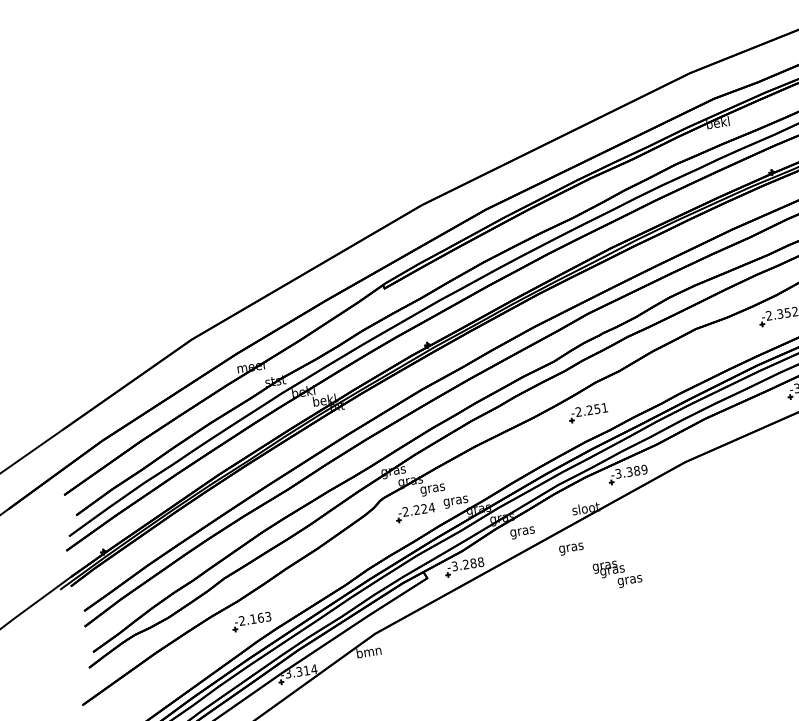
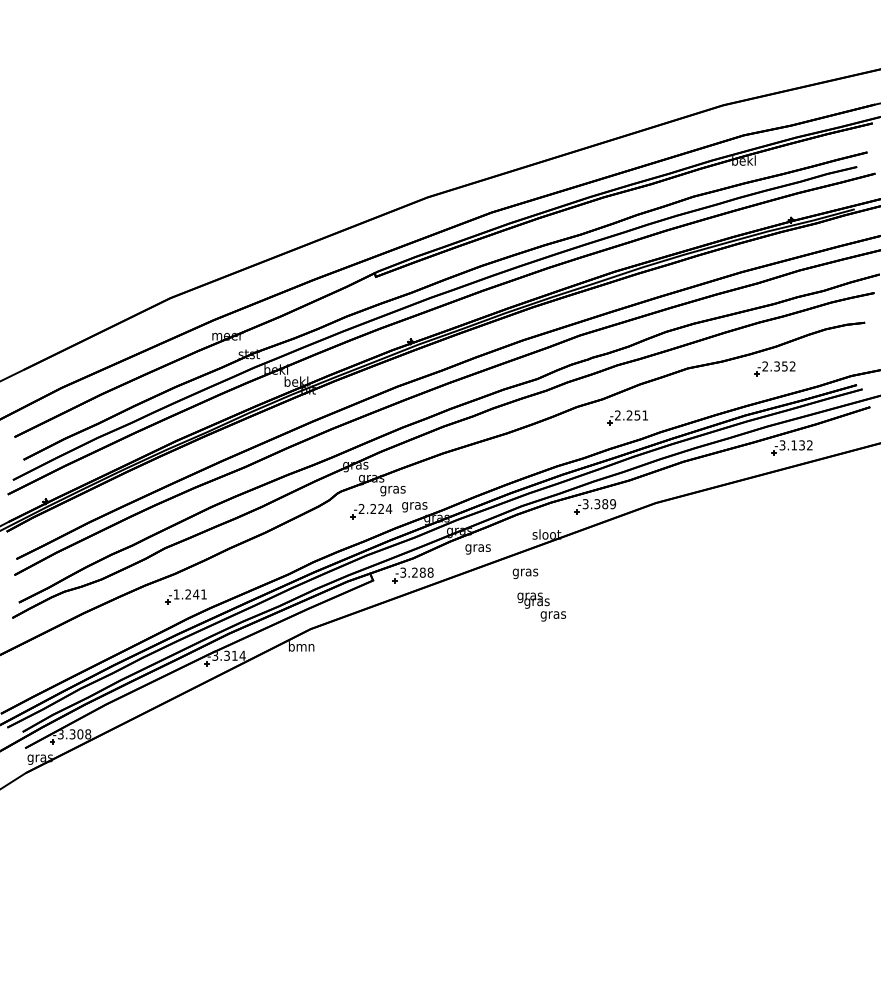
part: (588, 412) -> (627, 417), moved
text: (617, 573) -> (541, 606), moved
text: (254, 618) -> (189, 594), -2.163 -> -1.241

